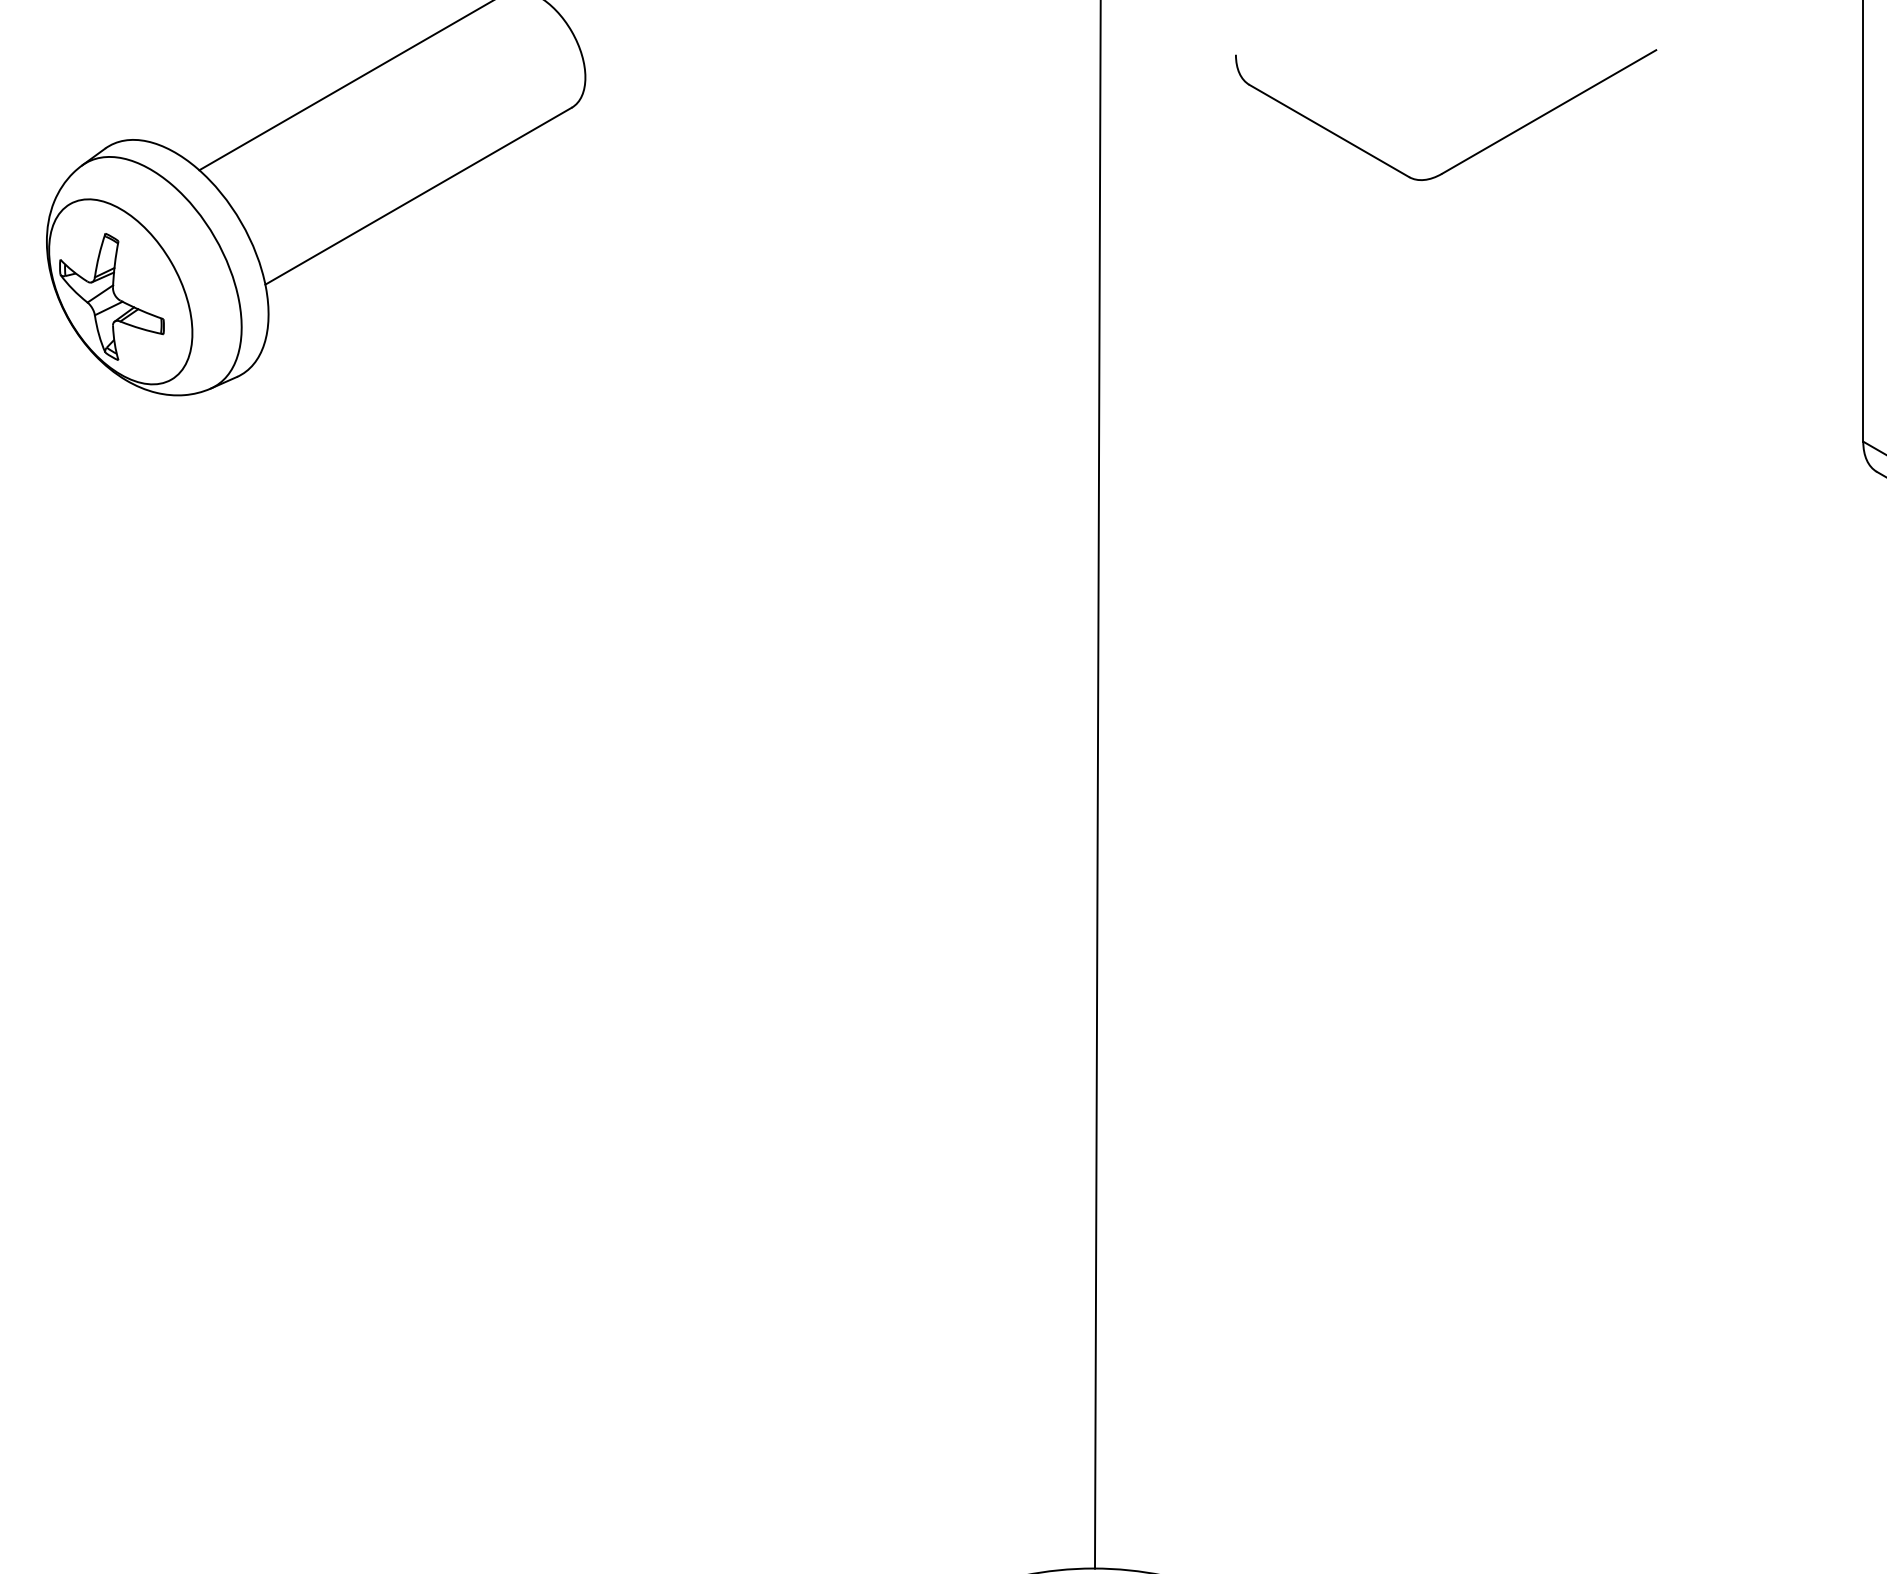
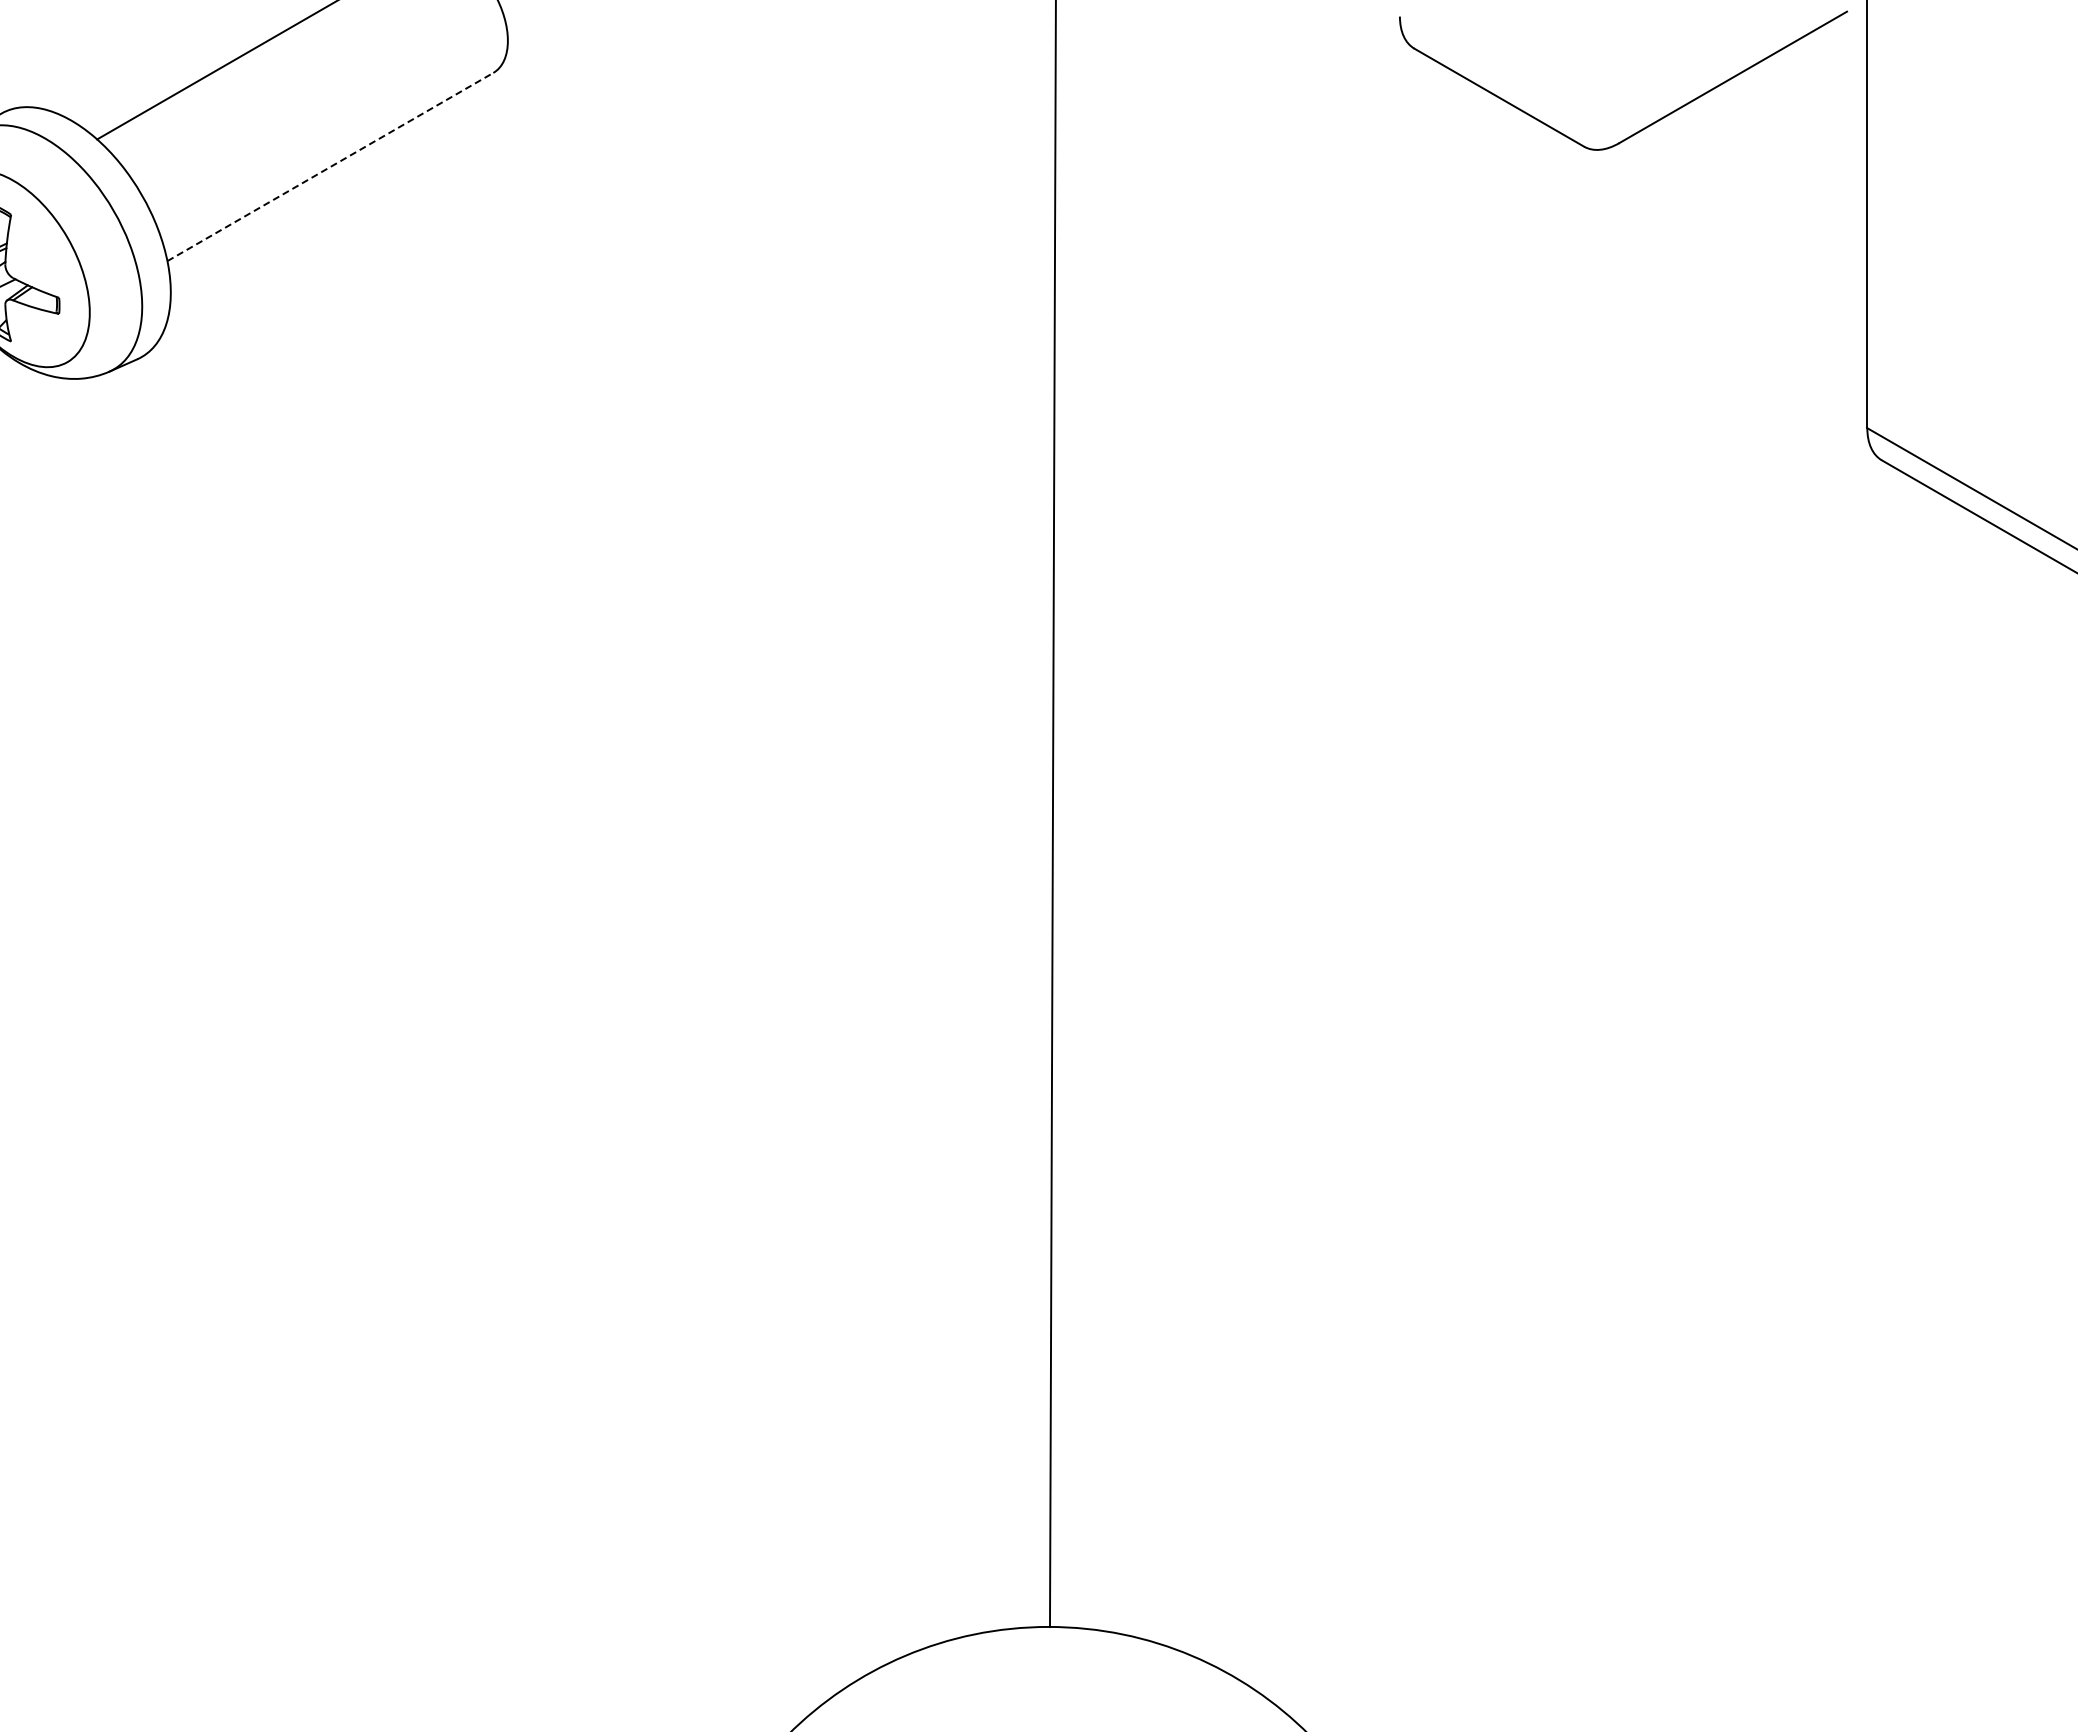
part: (1468, 157) -> (1647, 125), moved
line: (418, 195) -> (330, 166), solid -> dashed

